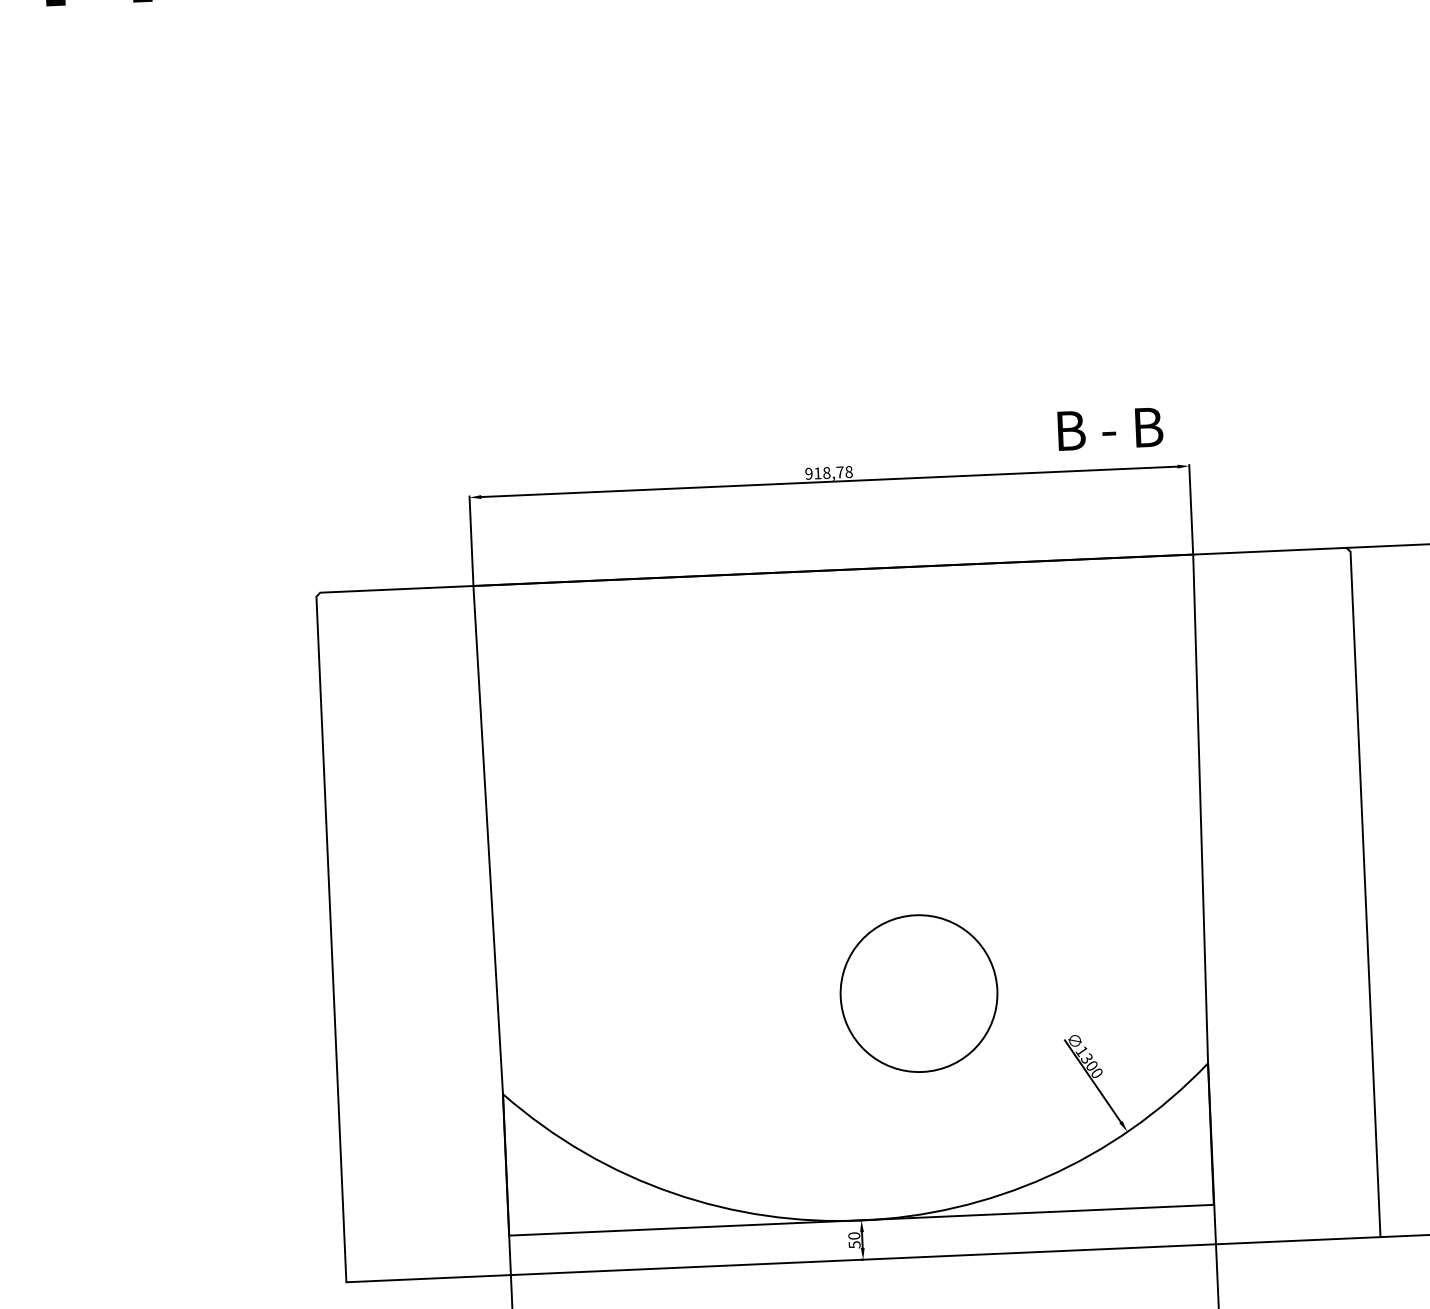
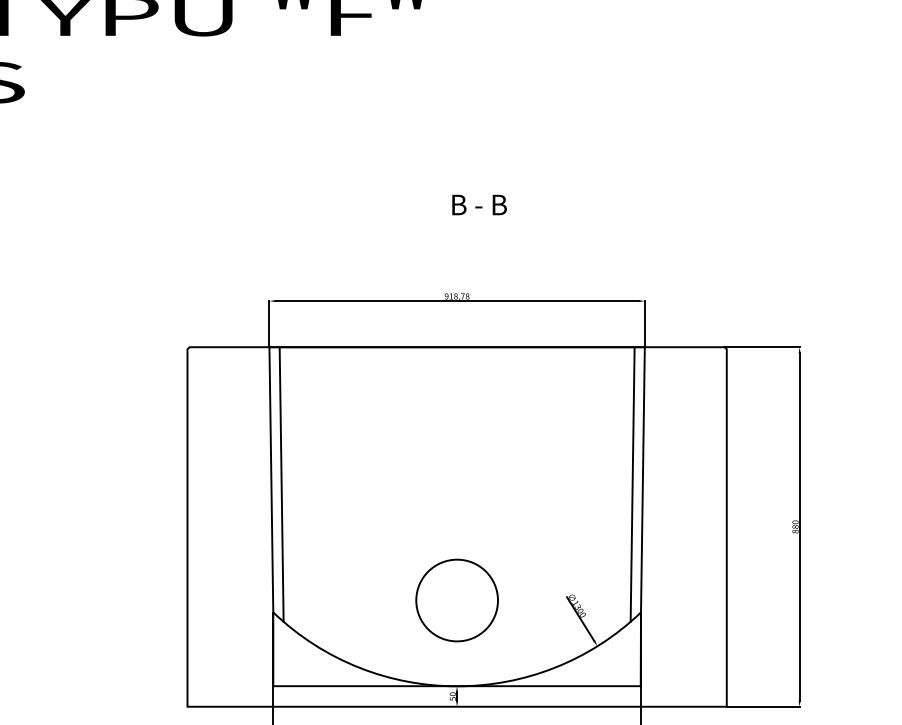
text: (1110, 428) -> (479, 204), moved
line: (1181, 818) -> (632, 484), added
line: (508, 848) -> (281, 484), added
circle: (917, 993) -> (456, 600), moved

